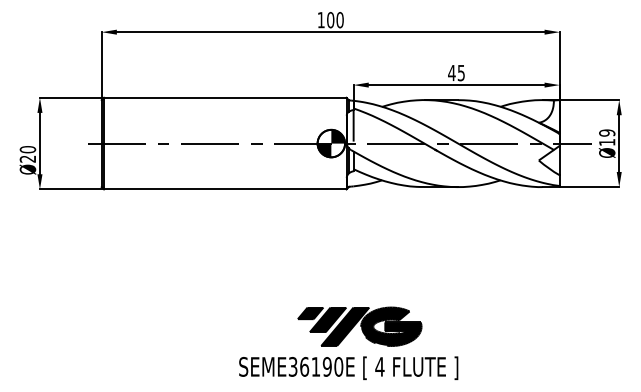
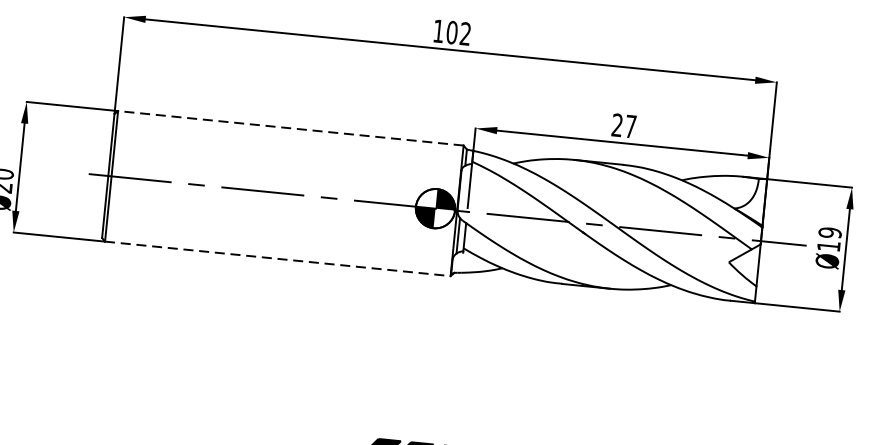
text: (339, 20) -> (464, 34), 100 -> 102
text: (456, 72) -> (624, 125), 45 -> 27
line: (224, 97) -> (289, 127), solid -> dashed
line: (225, 189) -> (278, 259), solid -> dashed

